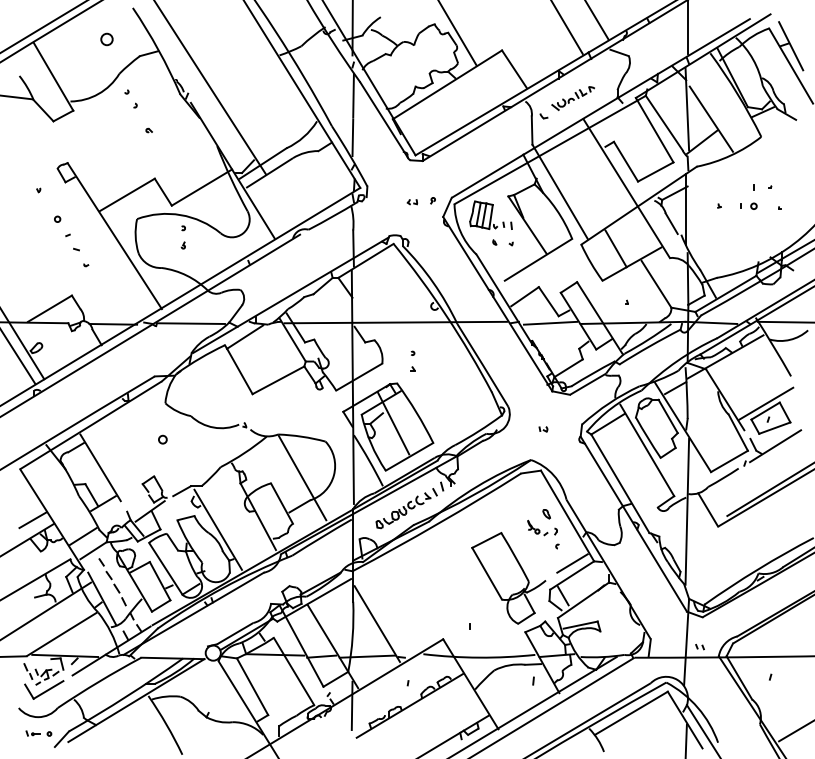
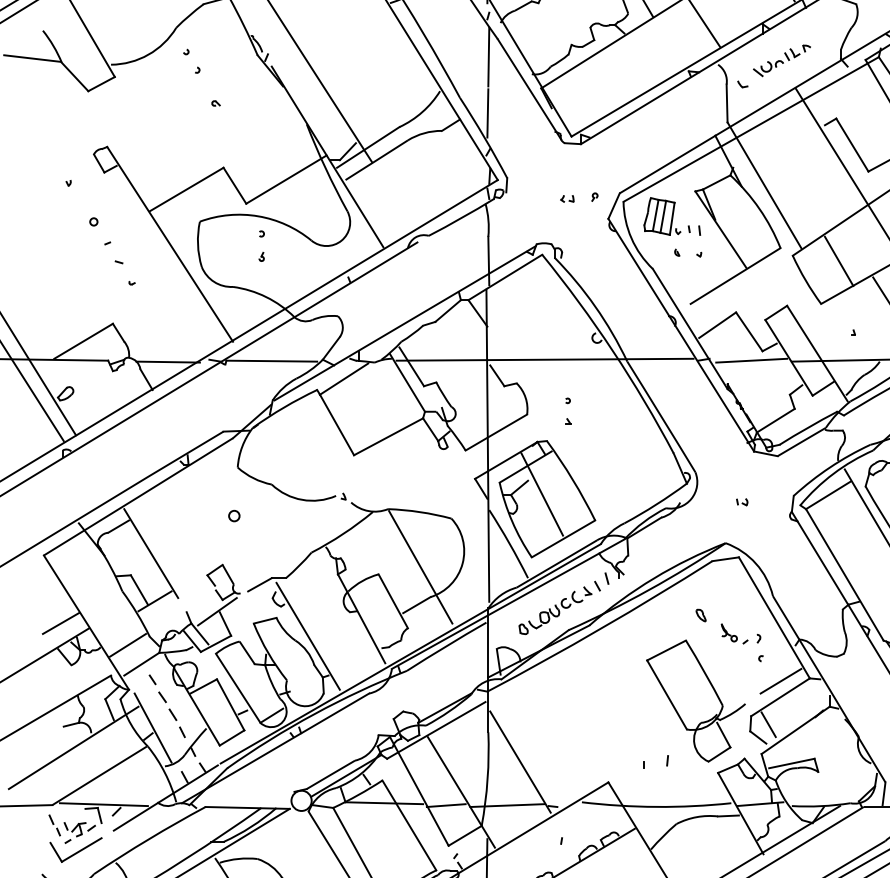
part: (546, 514) -> (700, 615), moved
line: (533, 680) -> (667, 760), moved

